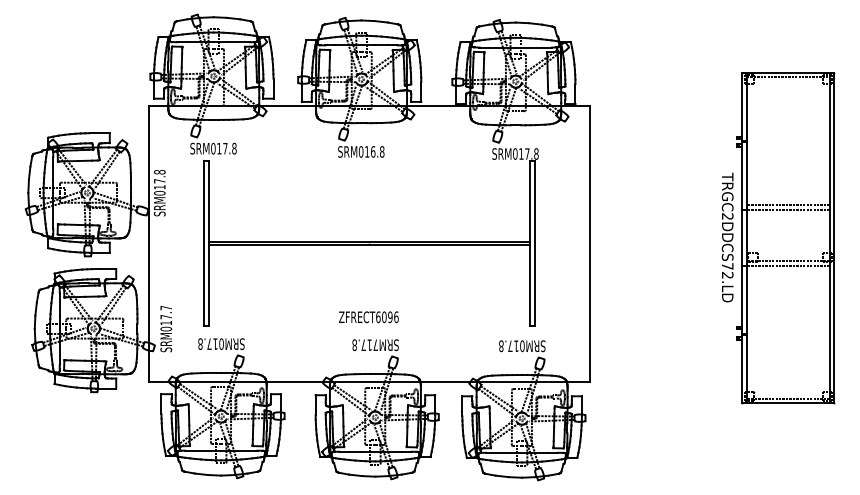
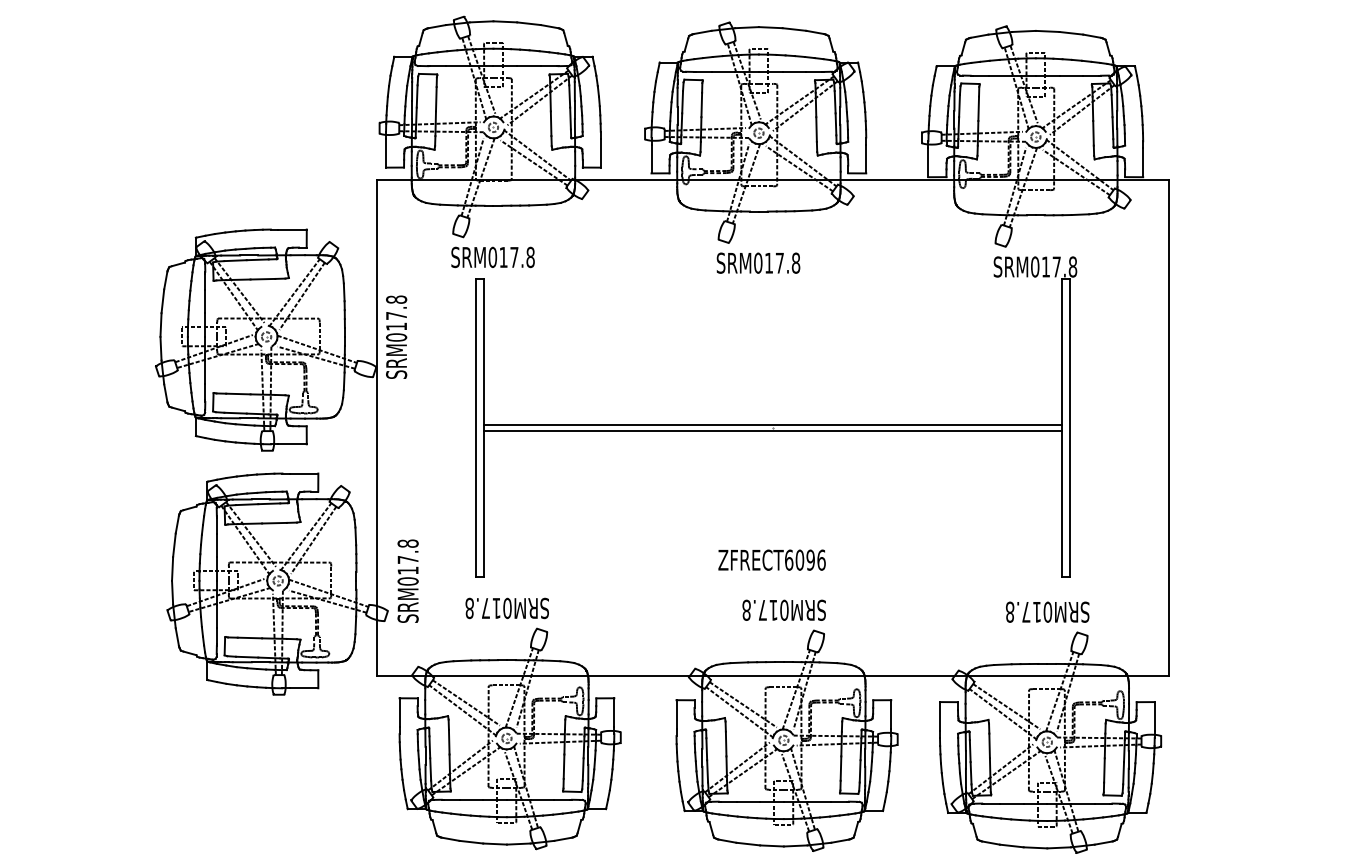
text: (373, 151) -> (780, 262), SRM016.8 -> SRM017.8
text: (166, 307) -> (408, 542), SRM017.7 -> SRM017.8
text: (375, 345) -> (783, 610), SRM717.8 -> SRM017.8

